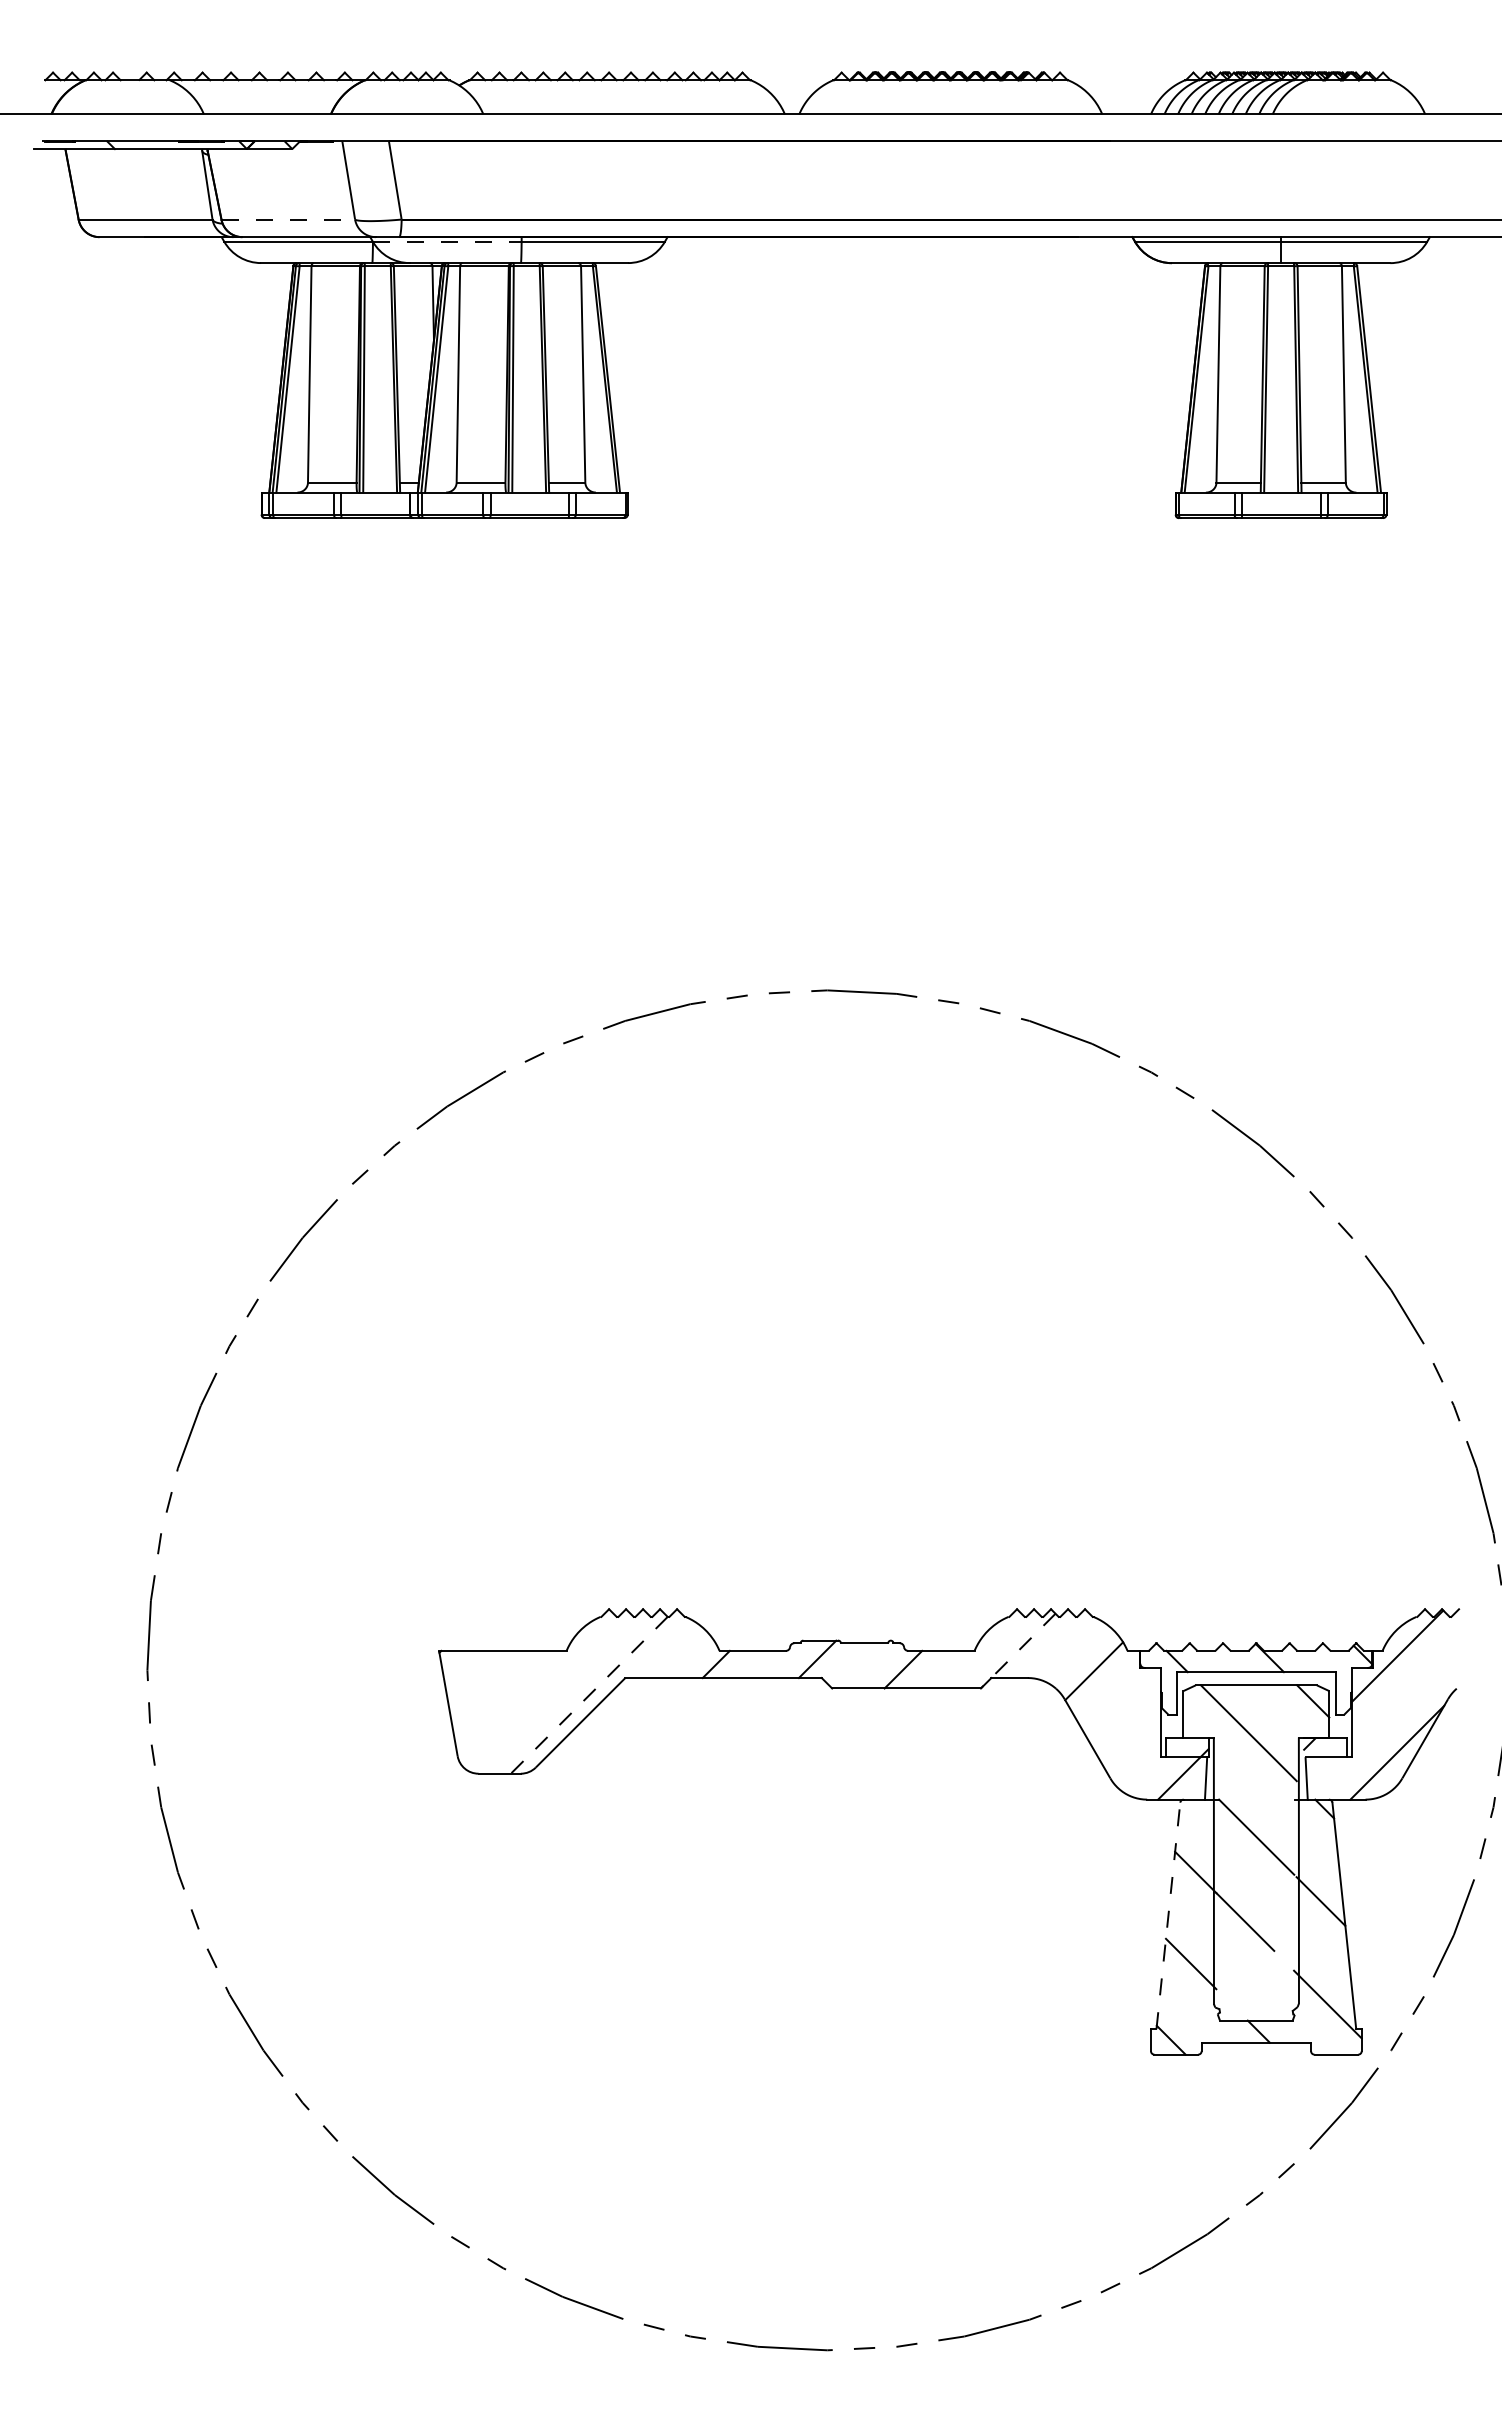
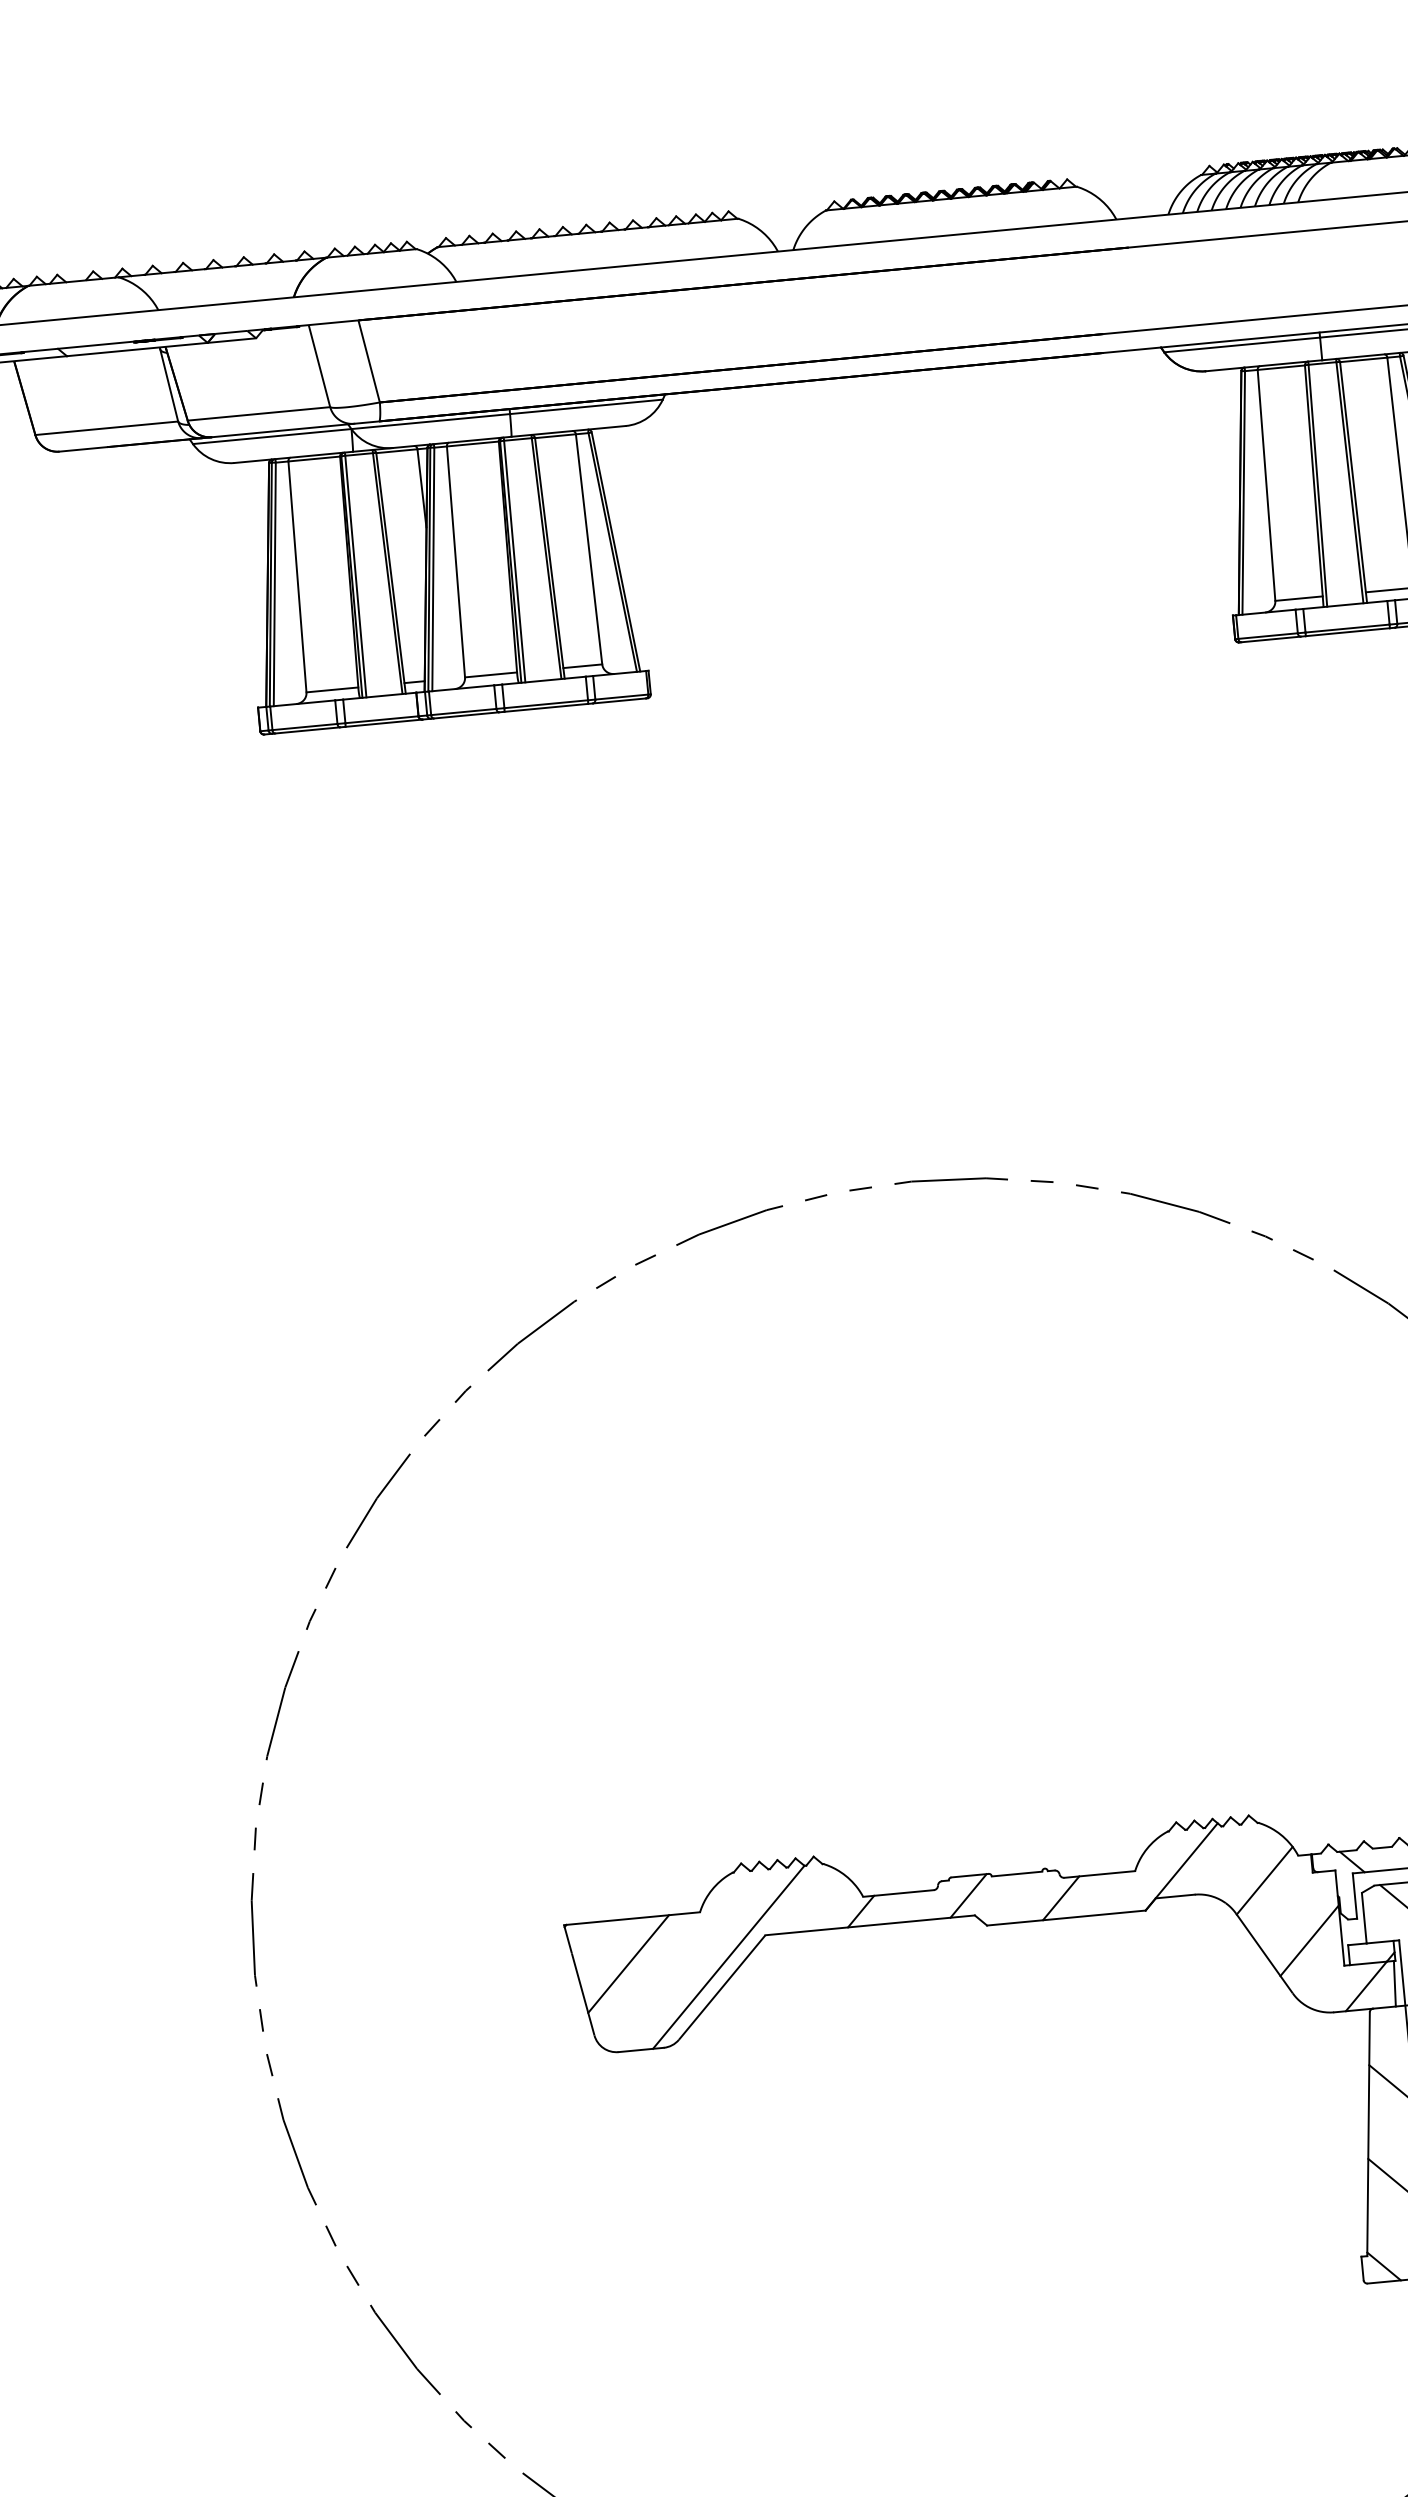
line: (288, 219) -> (259, 413), dashed -> solid
line: (447, 241) -> (430, 421), dashed -> solid
line: (1018, 1651) -> (1182, 1867), dashed -> solid
line: (495, 1692) -> (628, 1963), added
line: (589, 1695) -> (728, 1957), dashed -> solid
line: (1130, 1730) -> (1309, 1940), added
line: (1168, 1915) -> (1368, 2133), dashed -> solid

